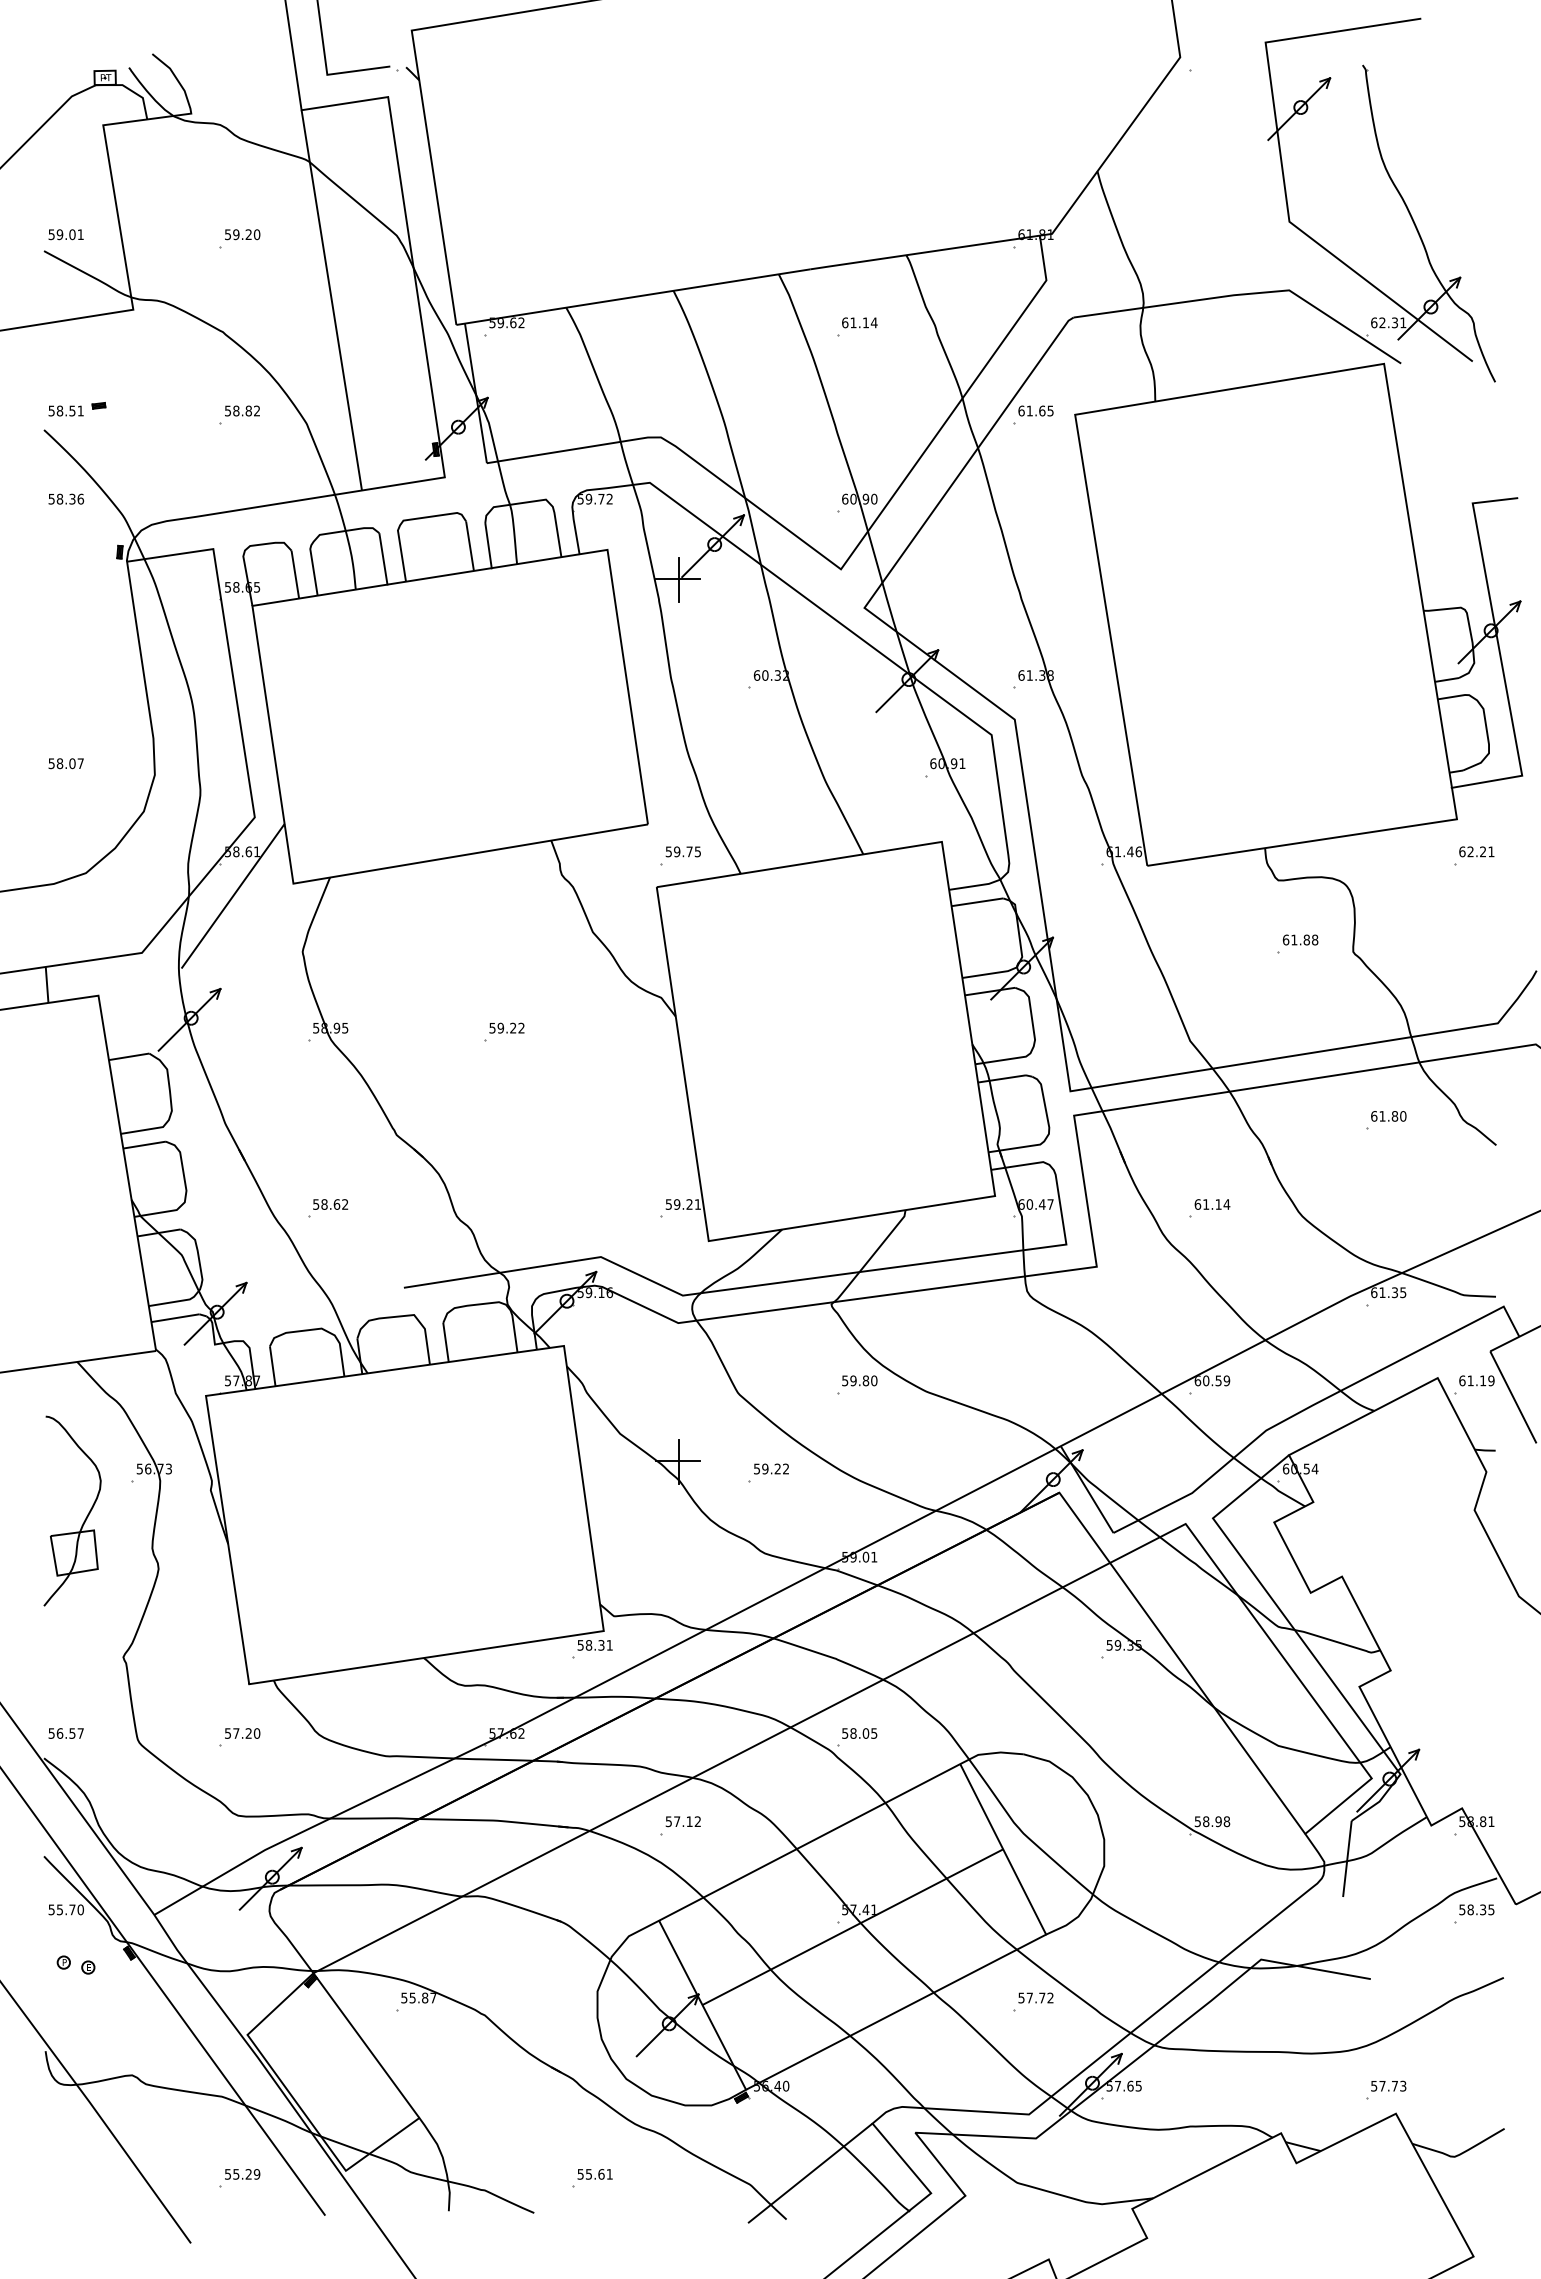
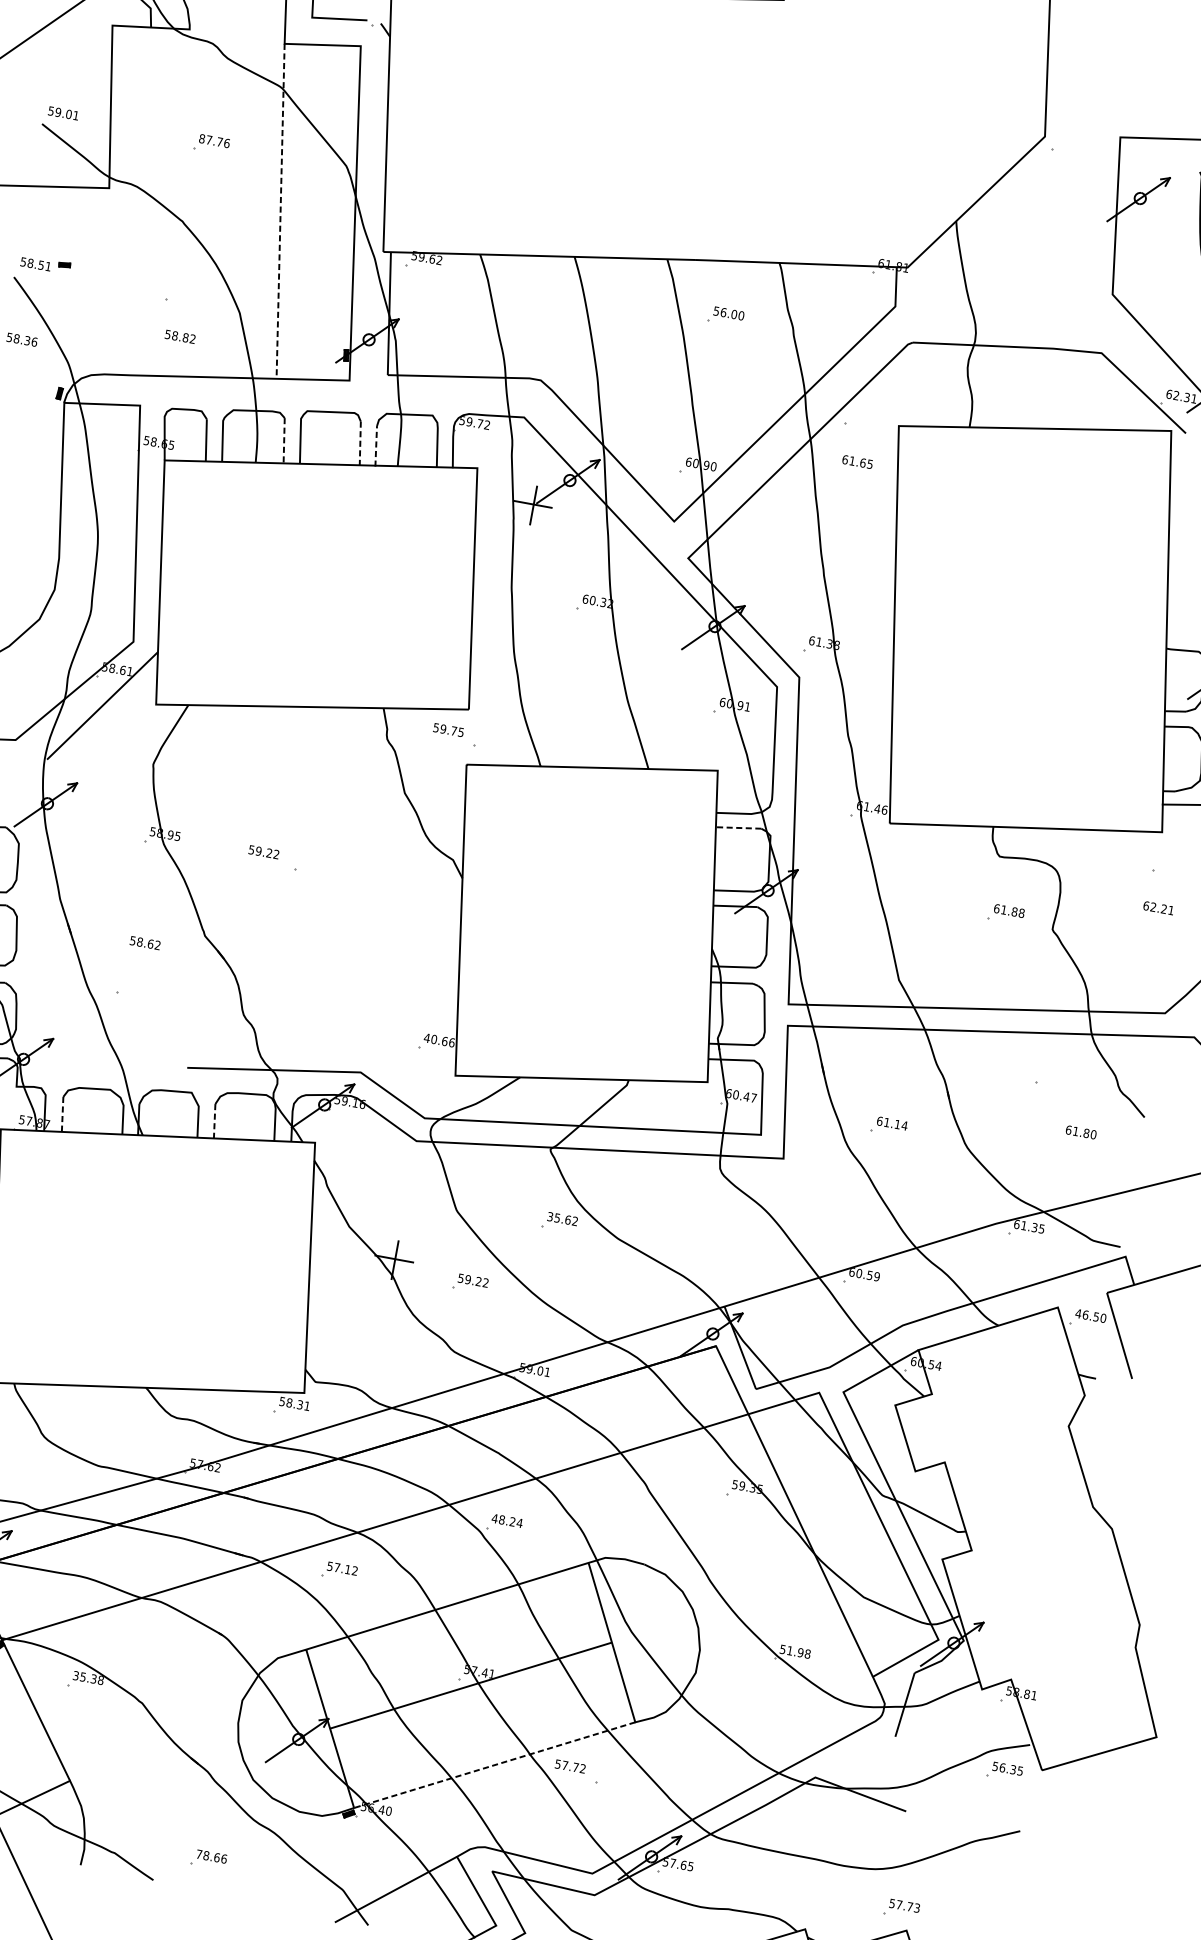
text: (242, 234) -> (214, 140), 59.20 -> 87.76
line: (331, 300) -> (280, 211), solid -> dashed
text: (859, 322) -> (728, 313), 61.14 -> 56.00
text: (242, 410) -> (180, 336), moved
text: (1035, 410) -> (857, 461), moved
line: (488, 545) -> (376, 445), solid -> dashed
line: (470, 546) -> (360, 443), solid -> dashed
line: (383, 559) -> (284, 441), solid -> dashed
text: (682, 851) -> (447, 729), moved
text: (1476, 851) -> (1158, 907), moved
line: (976, 902) -> (737, 827), solid -> dashed
text: (506, 1027) -> (263, 851), moved
text: (1388, 1116) -> (1080, 1132), moved
text: (330, 1204) -> (145, 943), moved
text: (683, 1204) -> (439, 1040), 59.21 -> 40.66
line: (446, 1342) -> (215, 1121), solid -> dashed
line: (272, 1366) -> (62, 1114), solid -> dashed
text: (859, 1380) -> (562, 1218), 59.80 -> 35.62
text: (1476, 1380) -> (1090, 1315), 61.19 -> 46.50
text: (859, 1733) -> (507, 1520), 58.05 -> 48.24
text: (1206, 1821) -> (790, 1650), 58.98 -> 51.98
text: (1470, 1909) -> (1002, 1767), 58.35 -> 56.35
text: (418, 1997) -> (88, 1677), 55.87 -> 35.38
text: (1035, 1997) -> (570, 1765), moved
line: (896, 2012) -> (494, 1765), solid -> dashed
text: (595, 2174) -> (211, 1856), 55.61 -> 78.66

